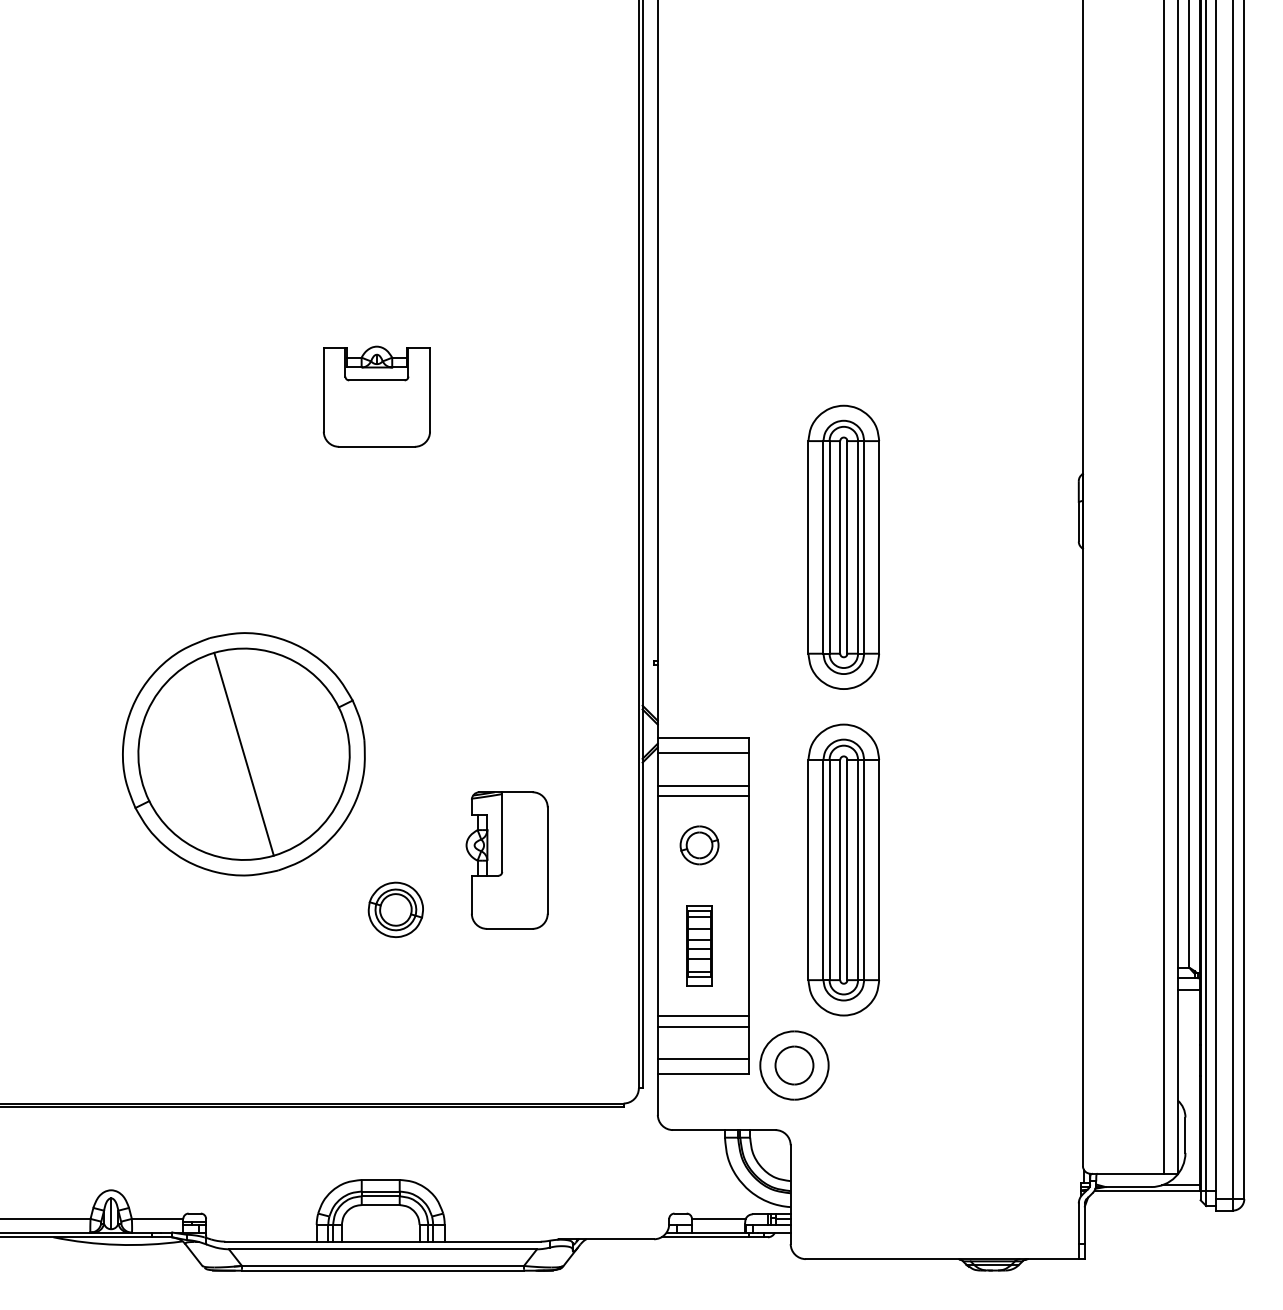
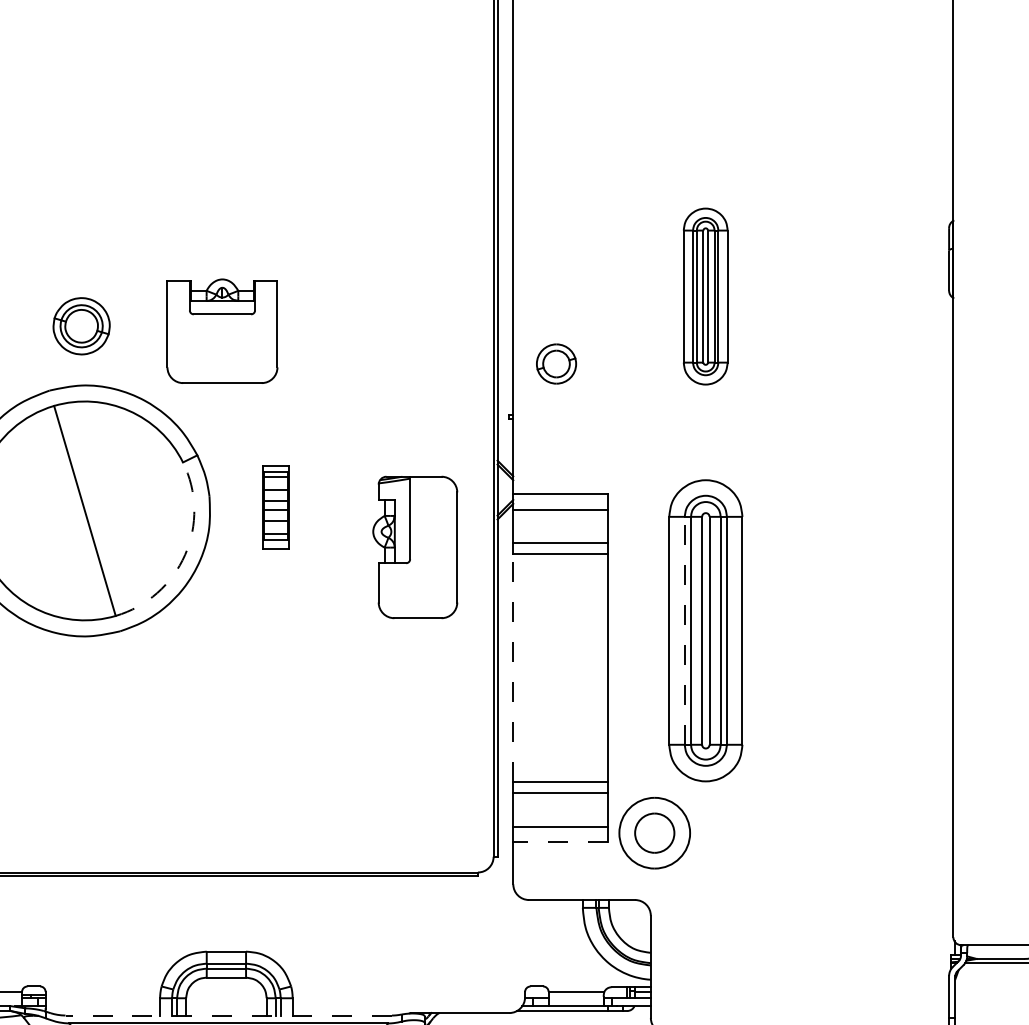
part: (376, 396) -> (222, 331), moved
part: (843, 546) -> (705, 295), size x0.6
arc: (340, 796) -> (184, 554), solid -> dashed
part: (699, 845) -> (556, 364), moved
part: (506, 860) -> (414, 547), moved
line: (823, 869) -> (684, 630), solid -> dashed
line: (657, 906) -> (512, 668), solid -> dashed
part: (395, 909) -> (81, 325), moved
part: (699, 945) -> (275, 507), moved
line: (703, 1074) -> (560, 842), solid -> dashed
line: (383, 1241) -> (229, 1015), solid -> dashed

